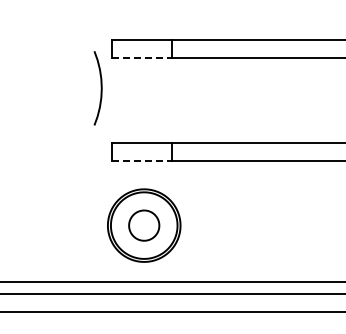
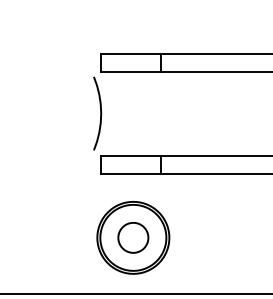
line: (142, 57) -> (131, 71), dashed -> solid
curve: (100, 88) -> (99, 113), moved
line: (142, 160) -> (131, 173), dashed -> solid

